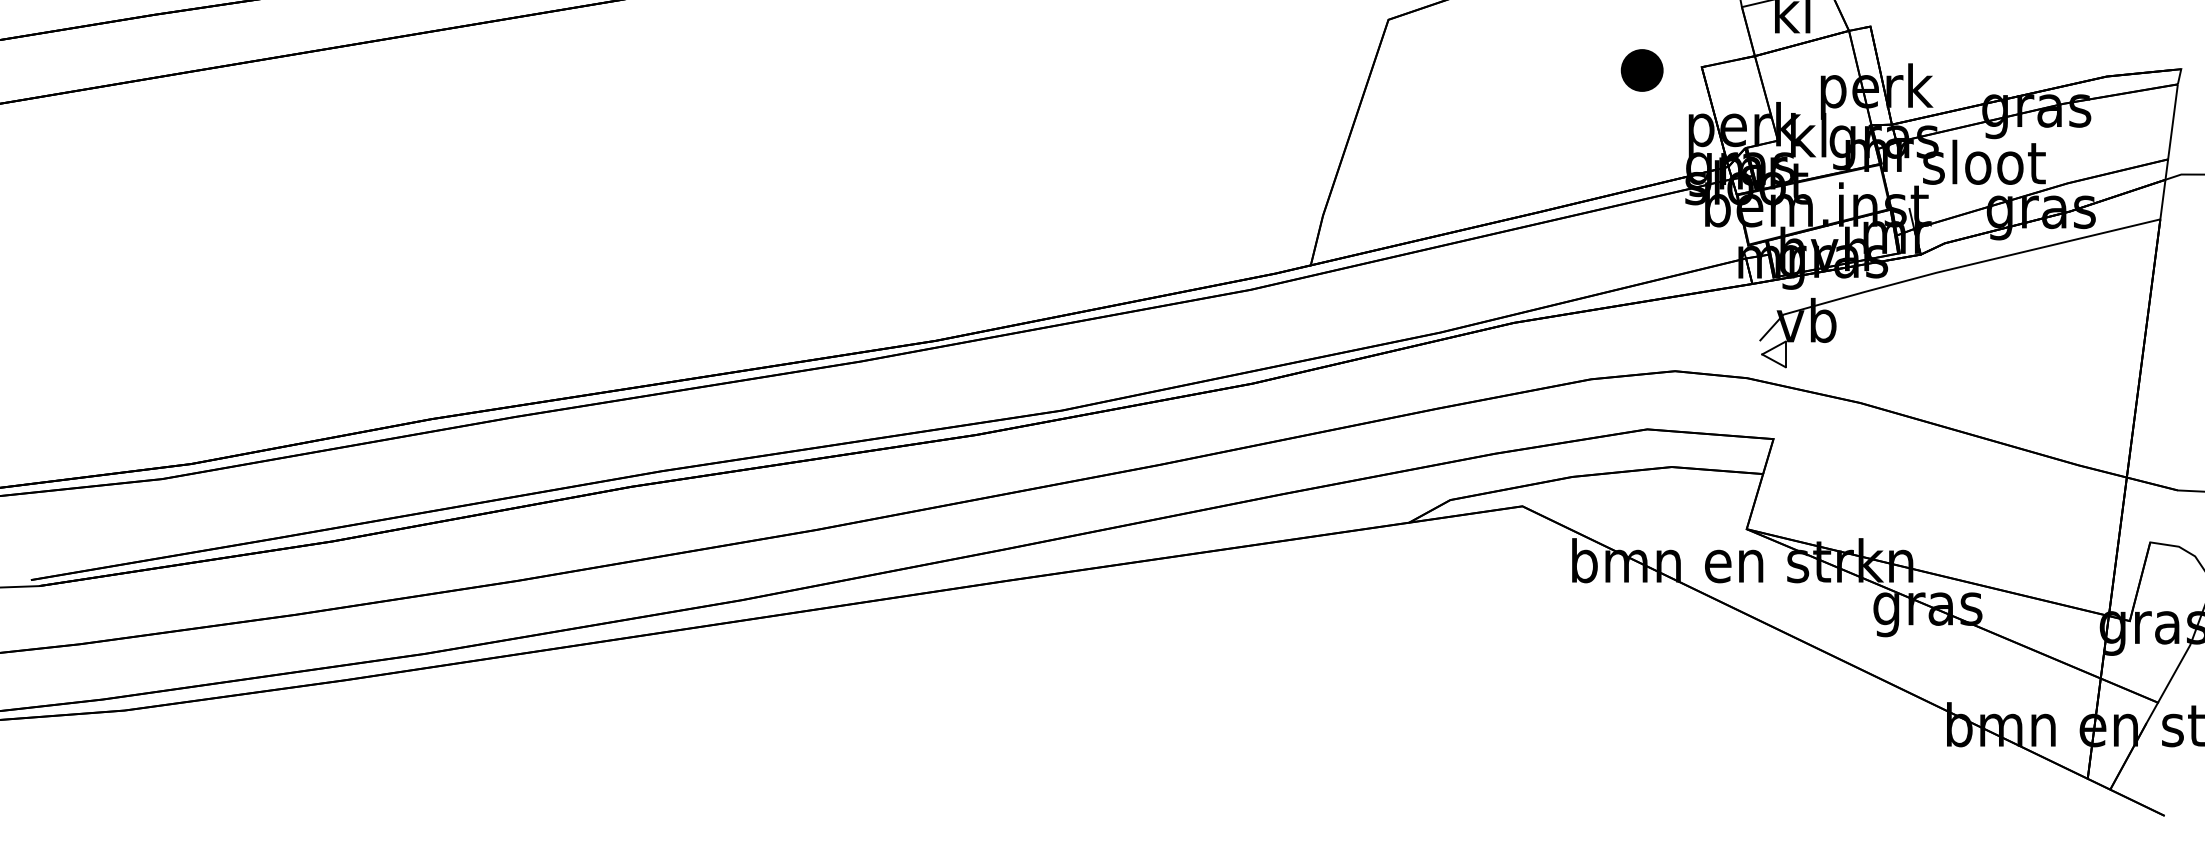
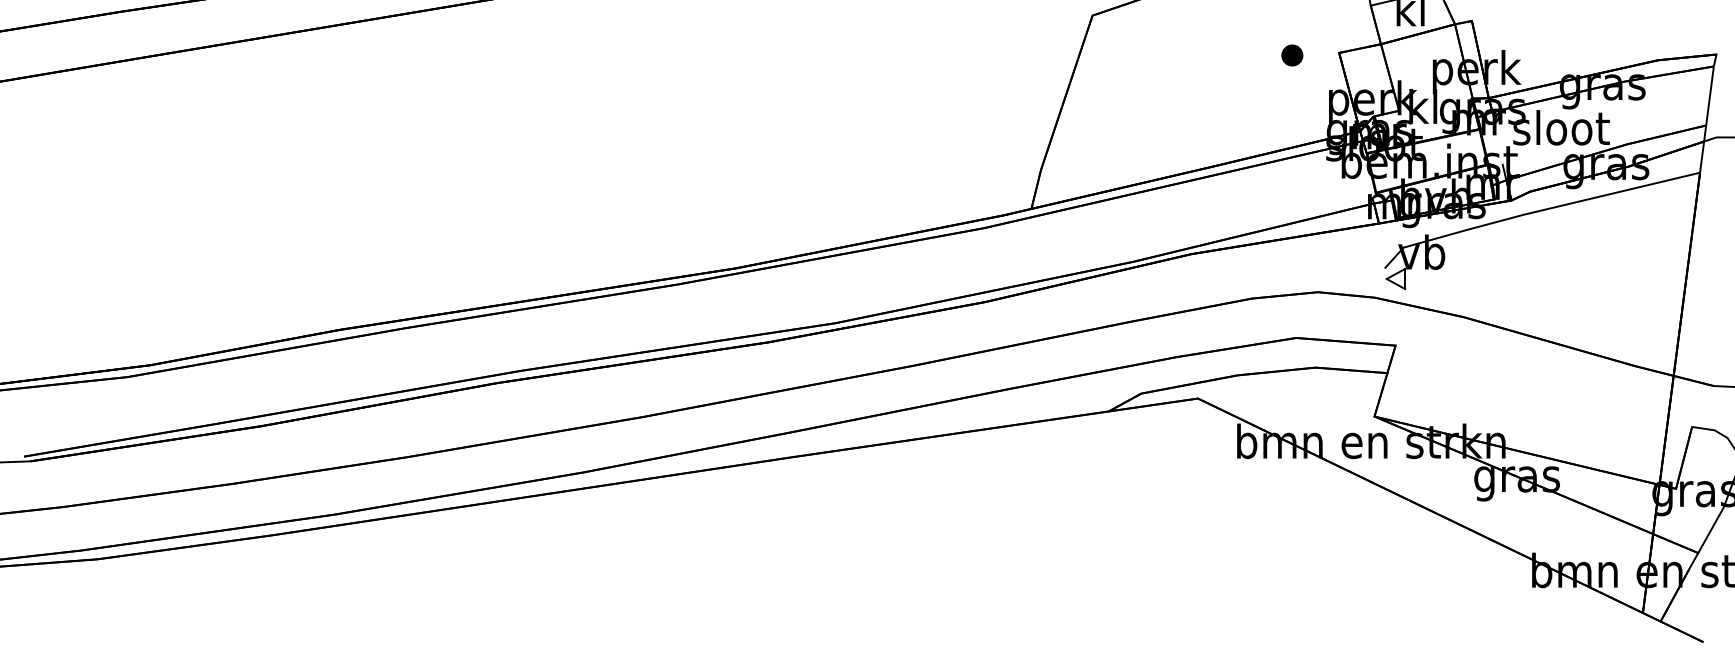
part: (1642, 70) -> (1292, 55), size x0.62

